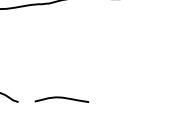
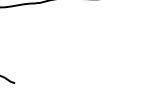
curve: (62, 98) -> (50, 80), removed

